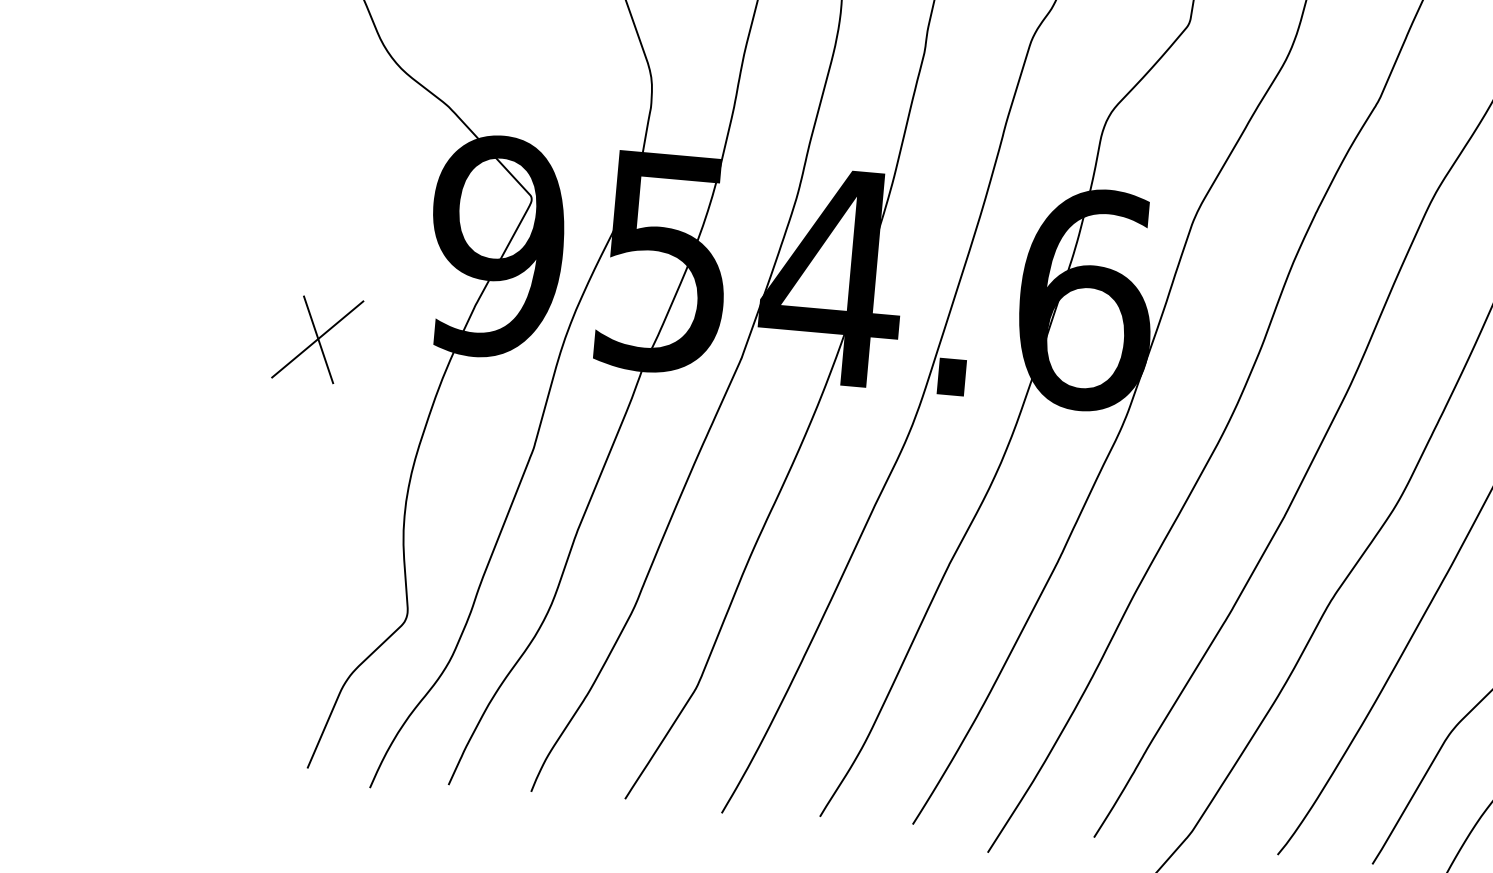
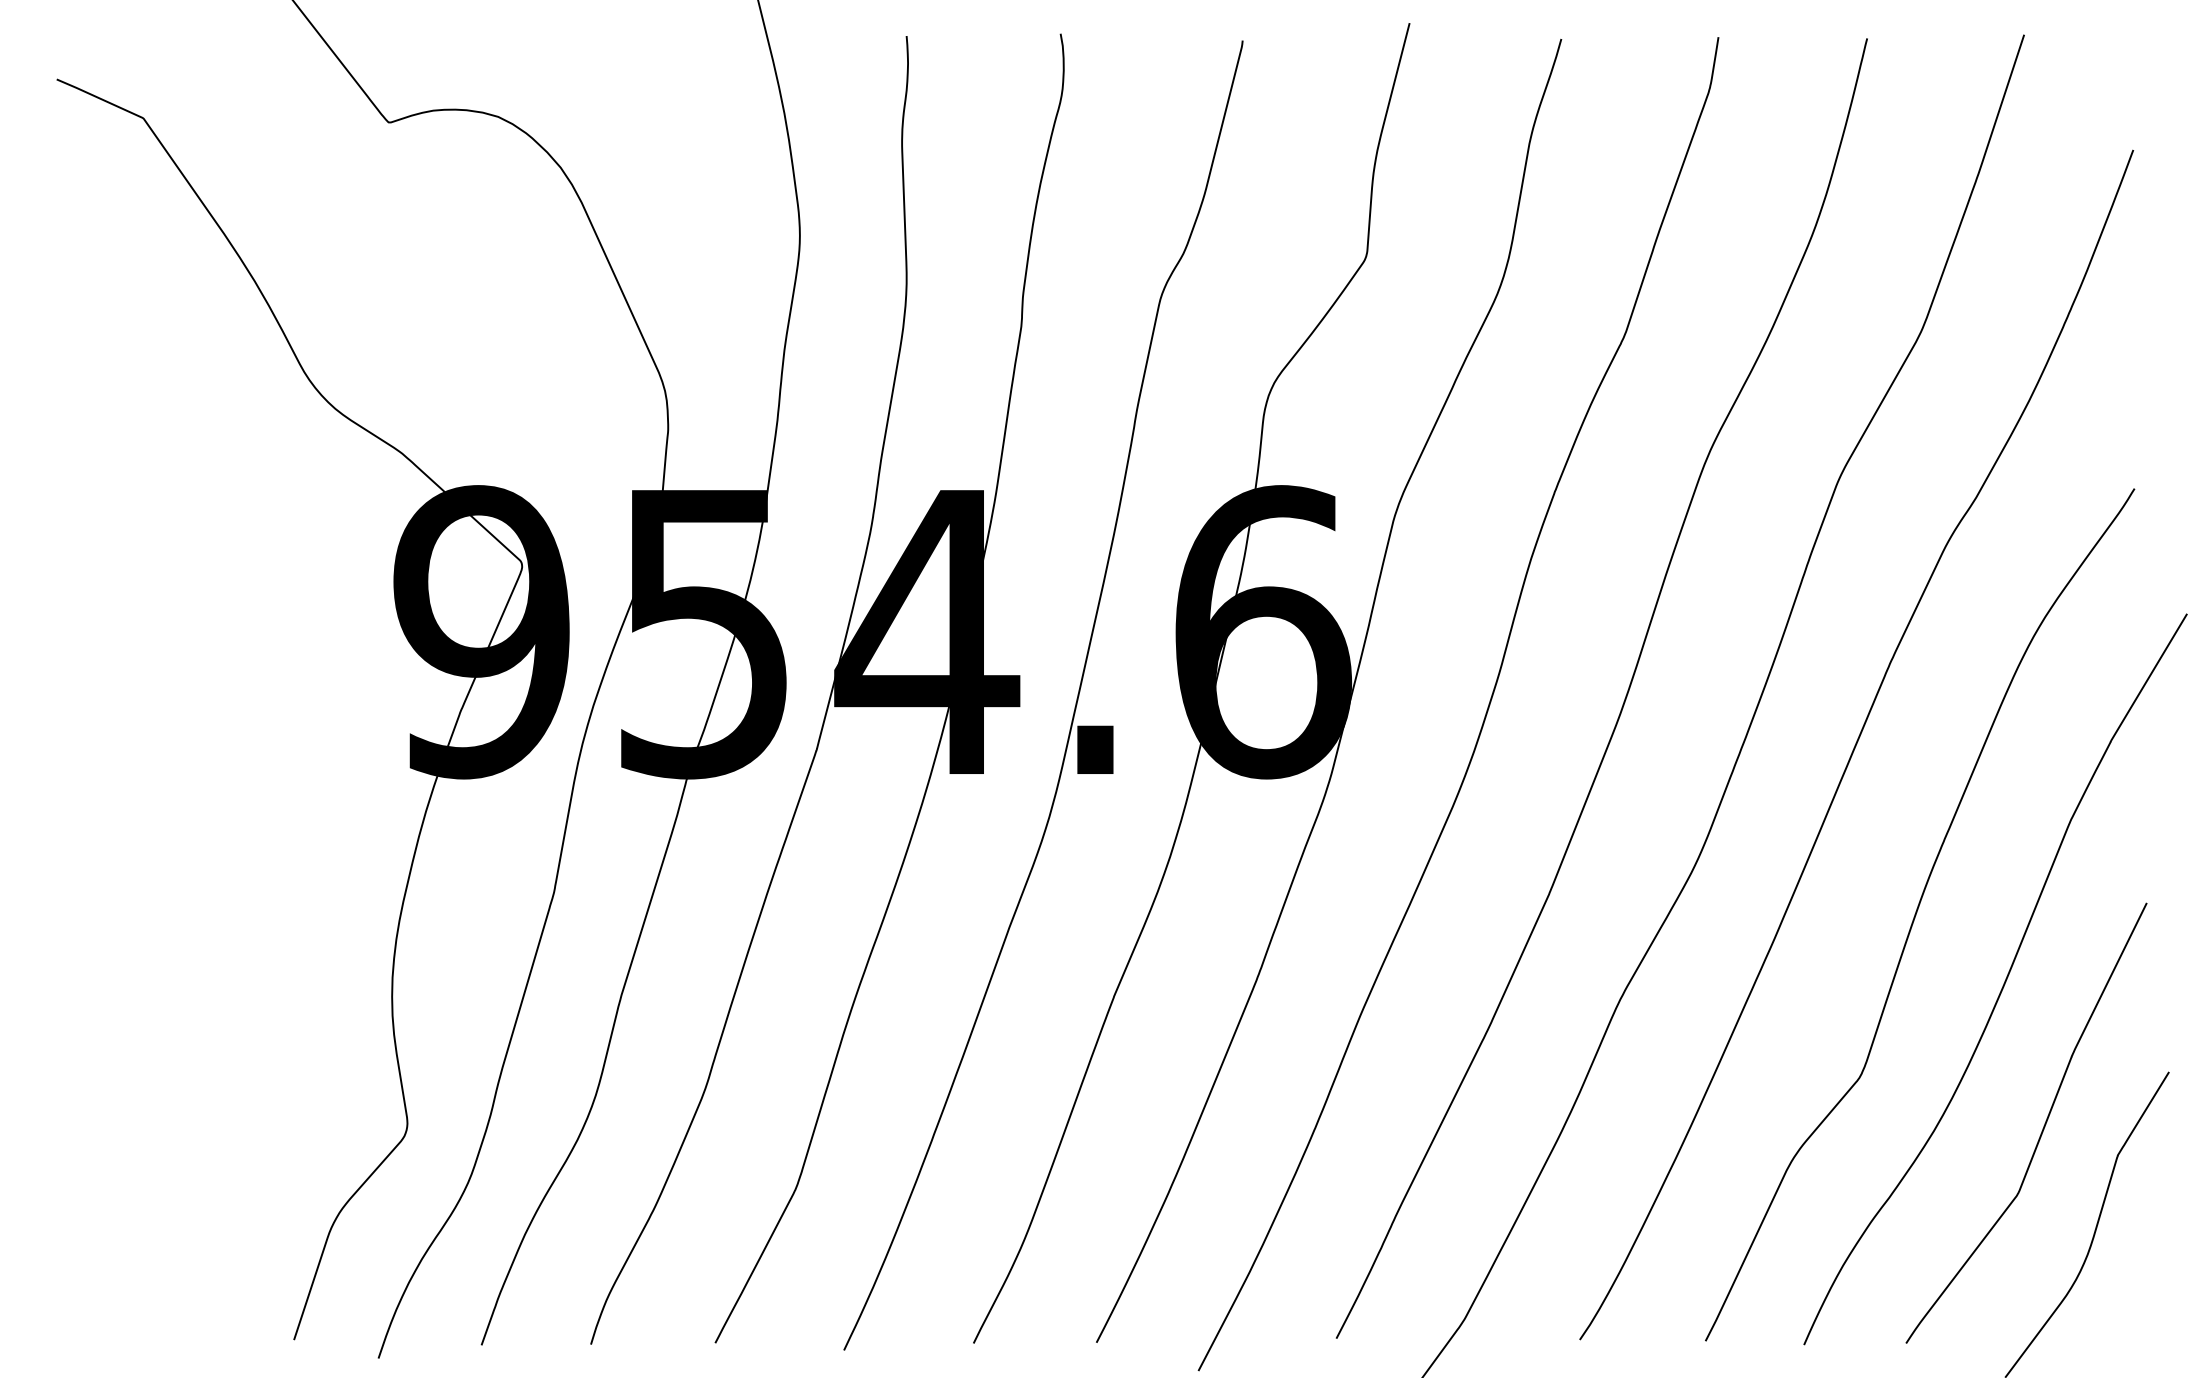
part: (317, 339) -> (256, 774), removed

